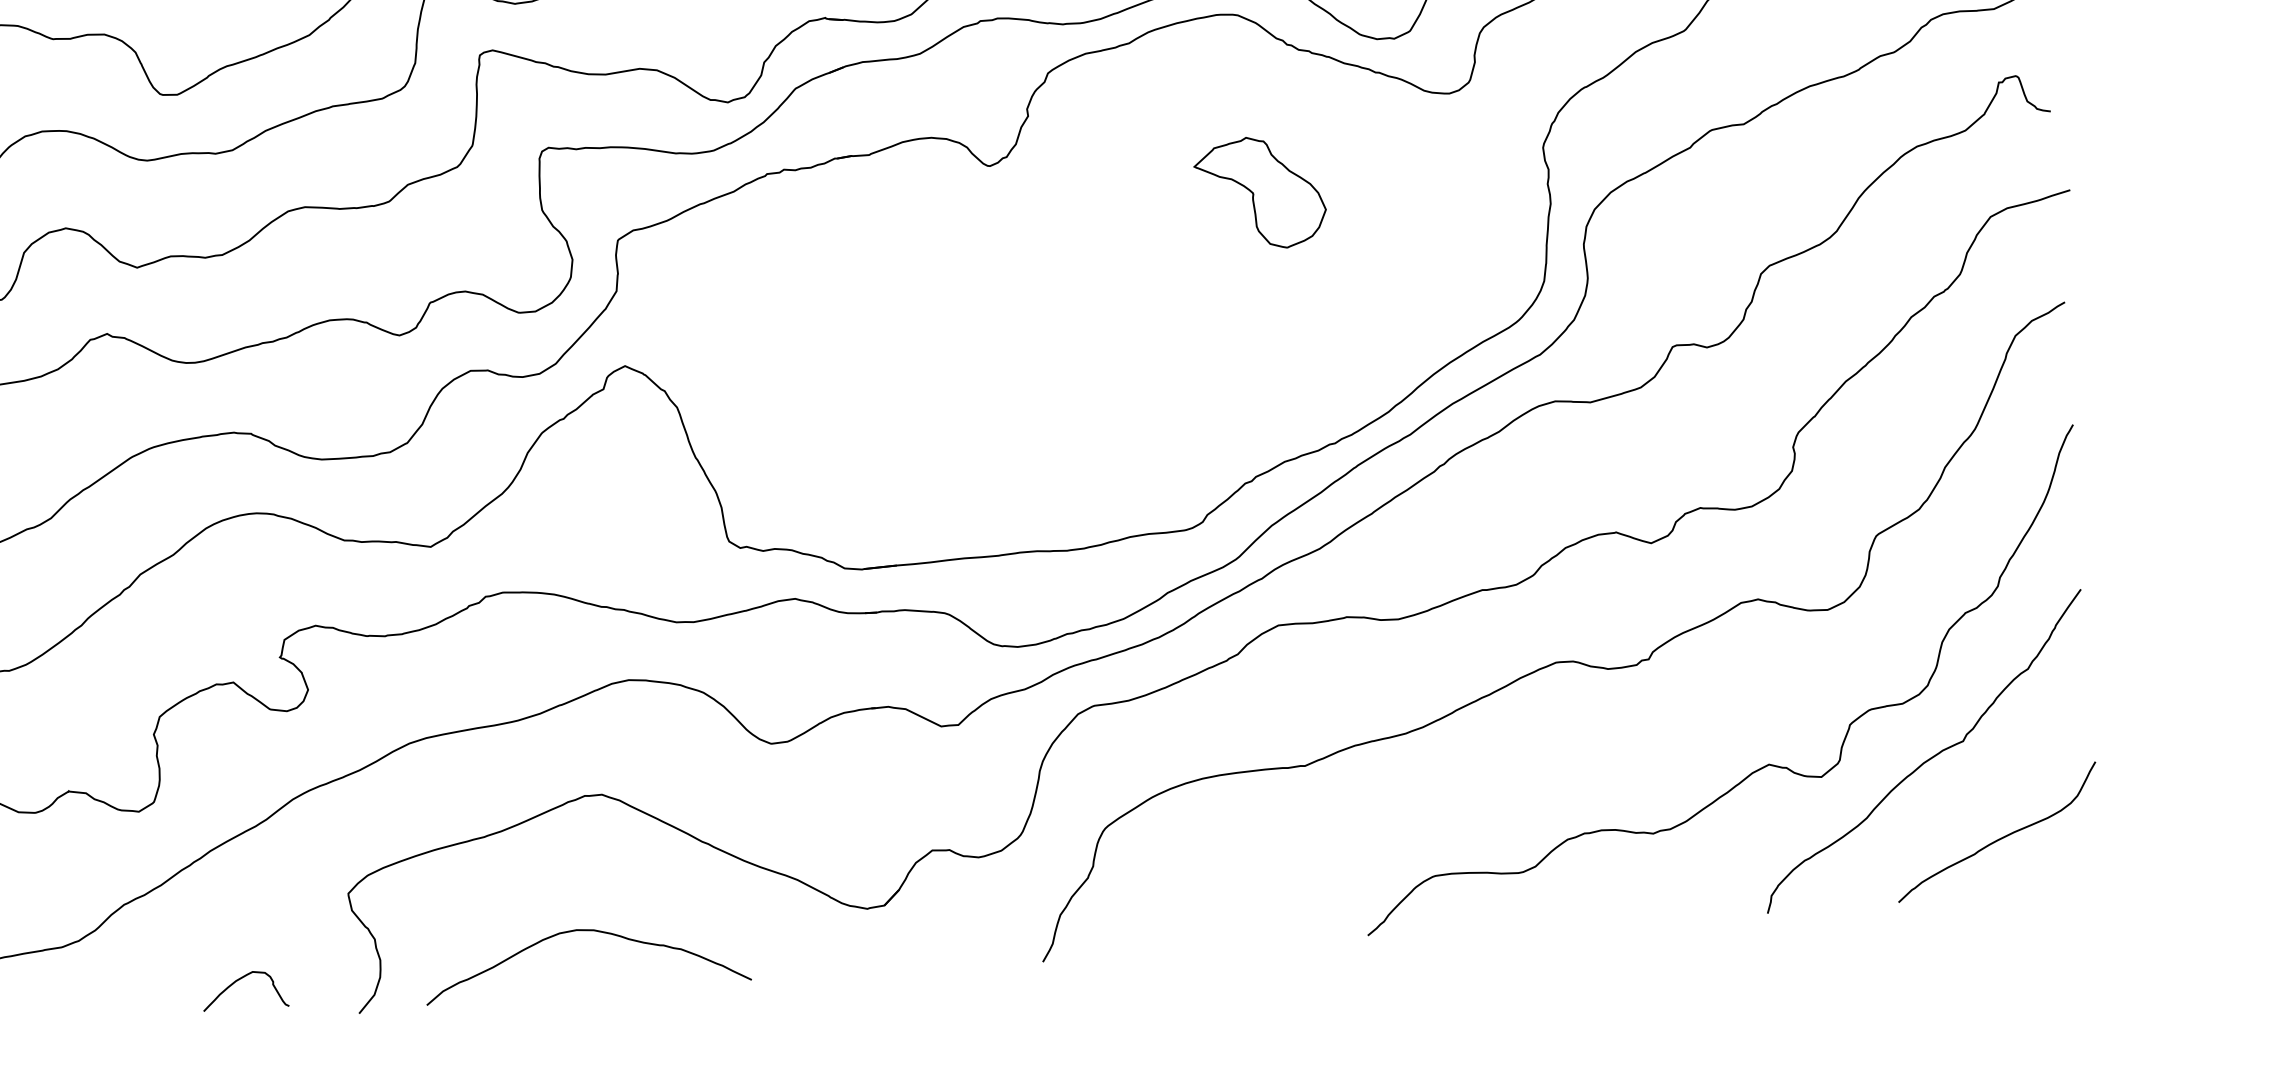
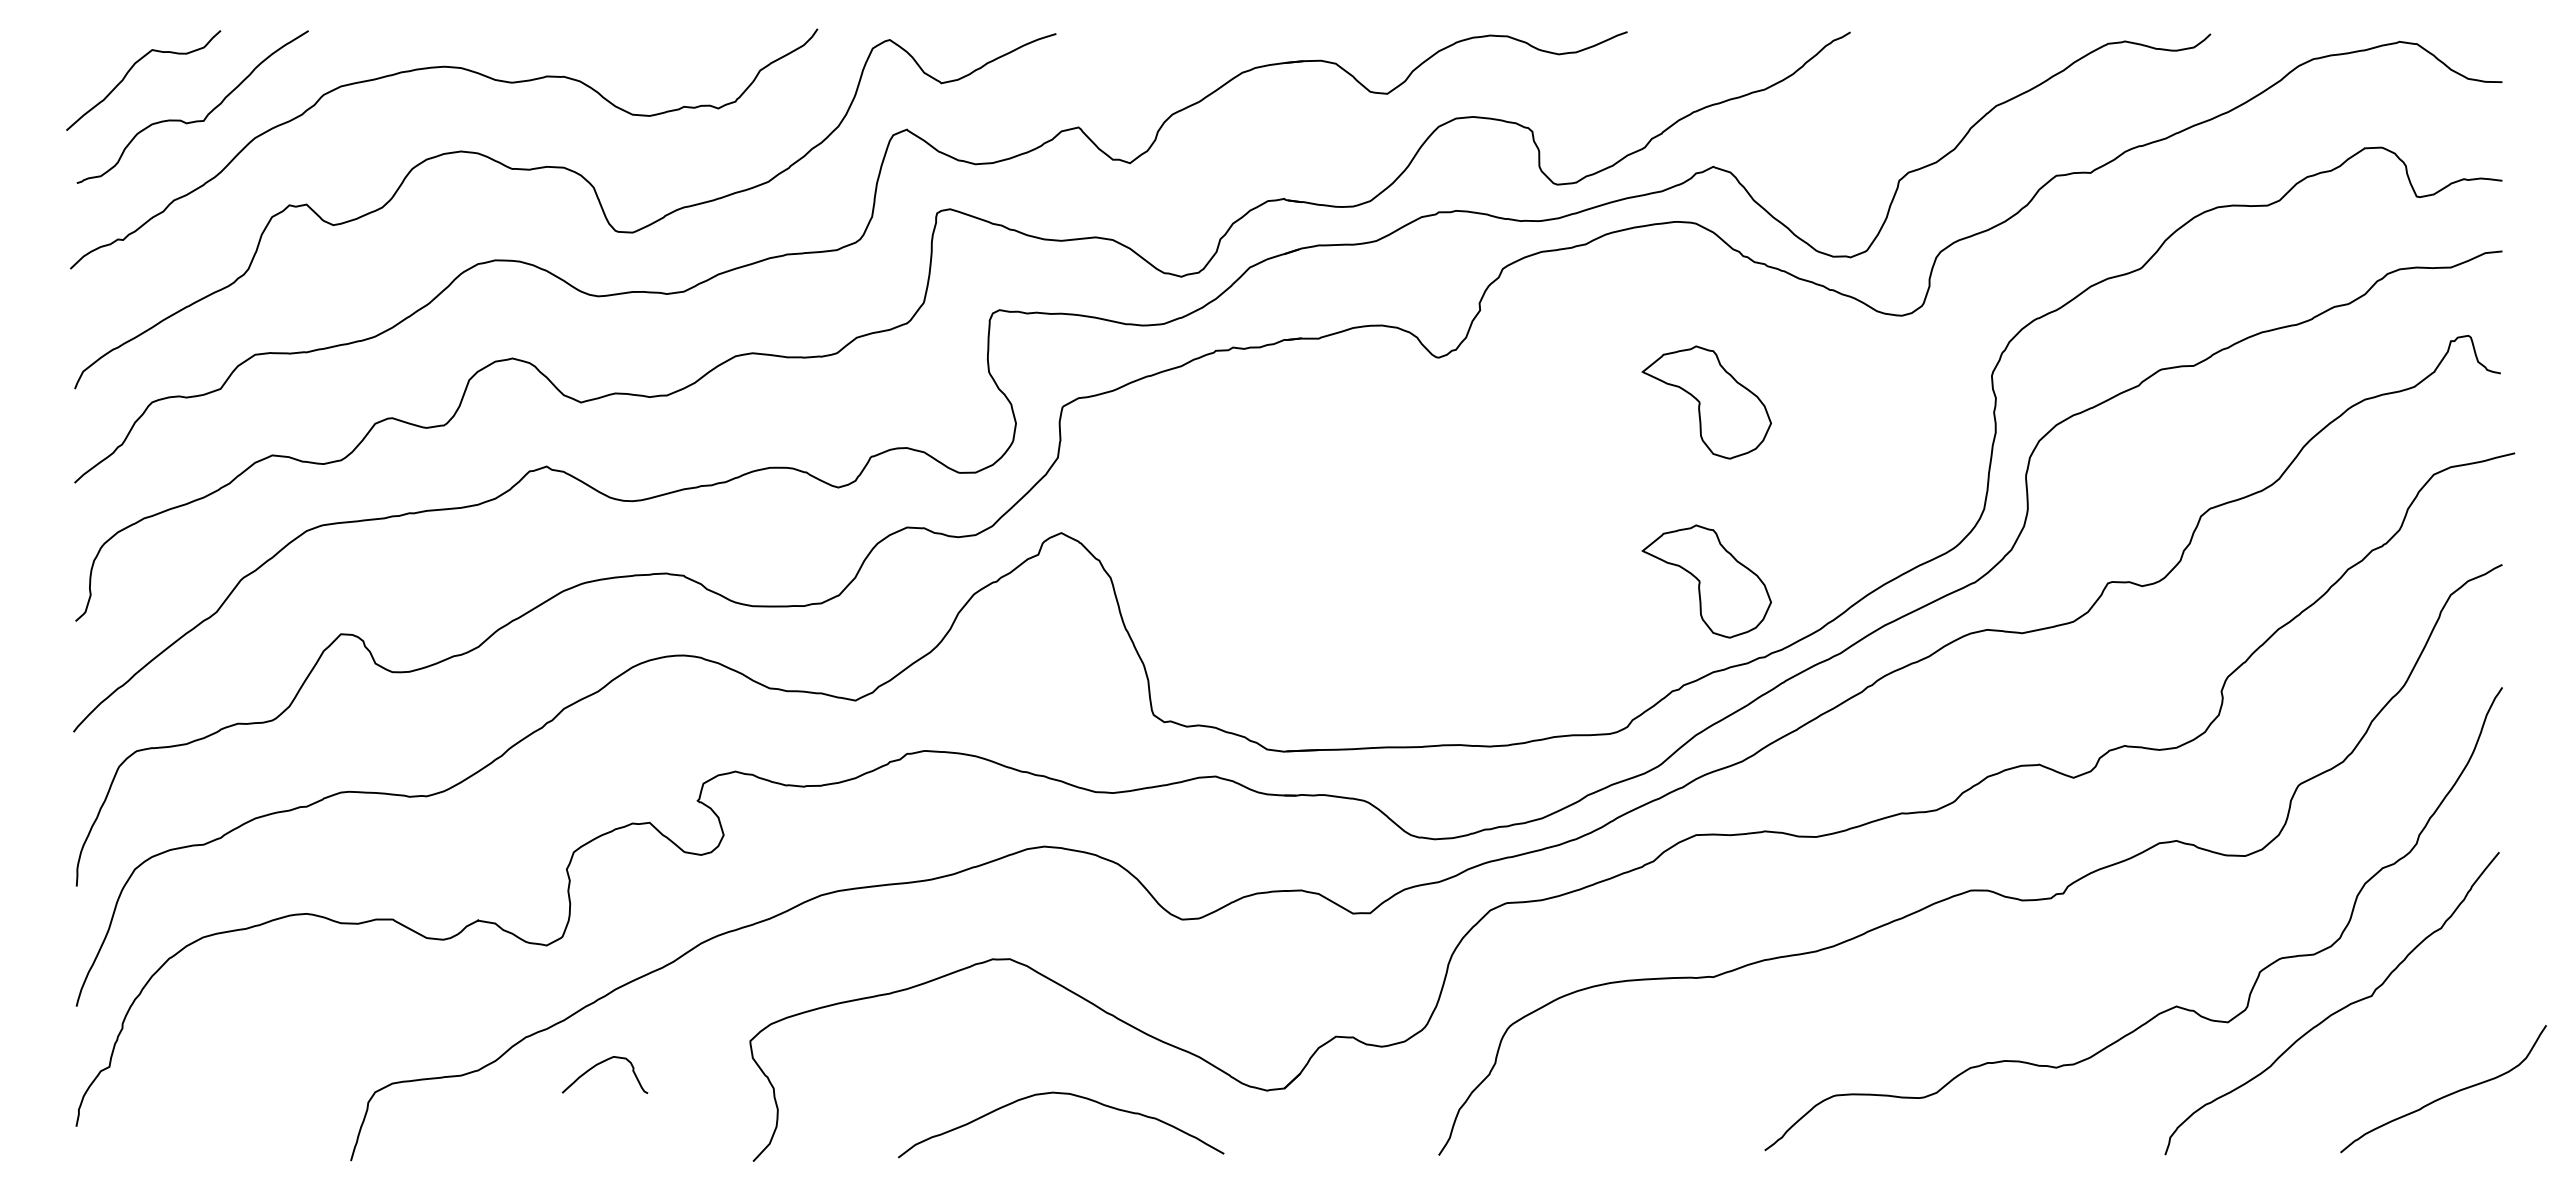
part: (1271, 371) -> (1706, 581), added
curve: (1998, 838) -> (2444, 1095), moved
curve: (585, 931) -> (1061, 1094), moved
curve: (236, 982) -> (596, 1066), moved

